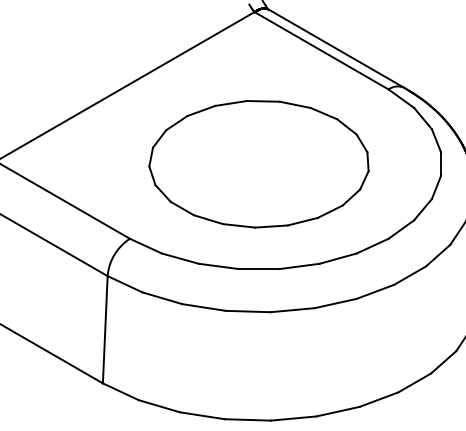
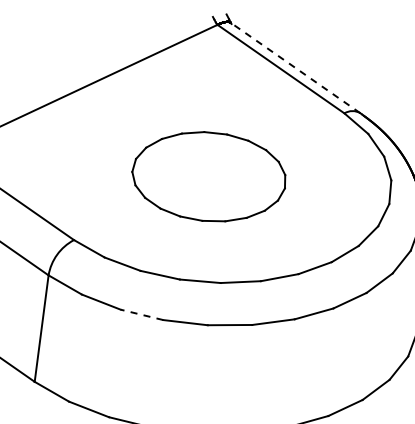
line: (335, 48) -> (295, 68), solid -> dashed
part: (258, 164) -> (208, 177), size x0.7
line: (204, 307) -> (142, 314), solid -> dashed

